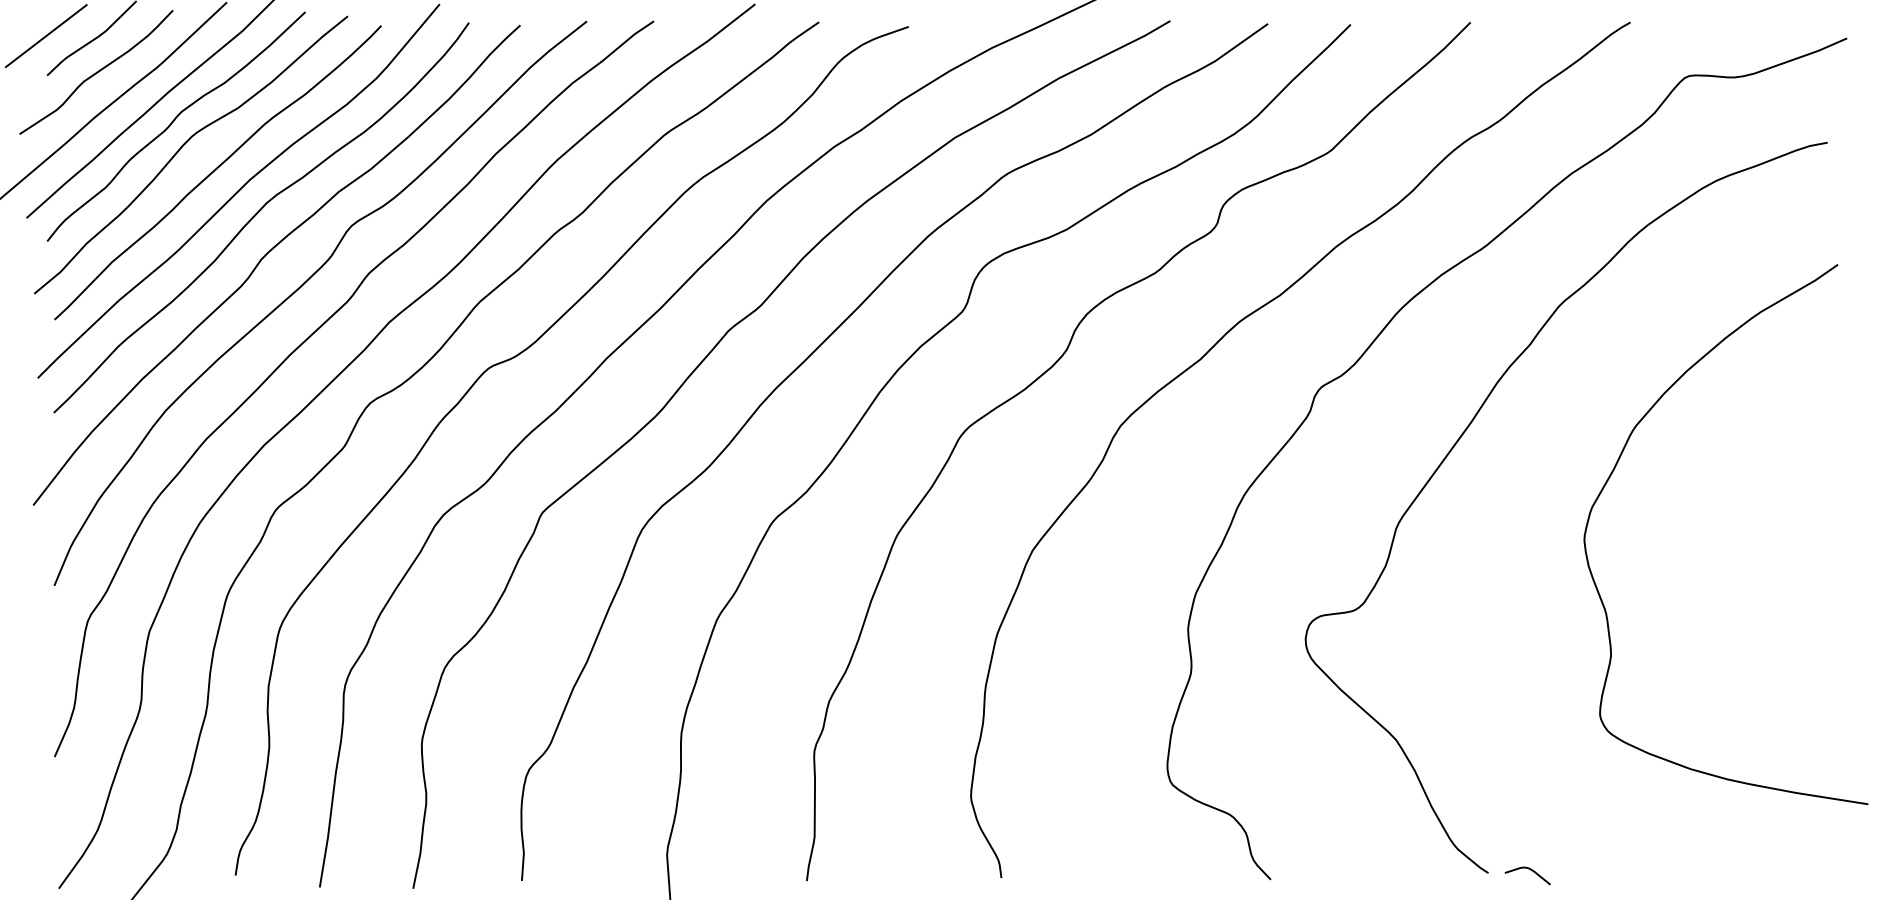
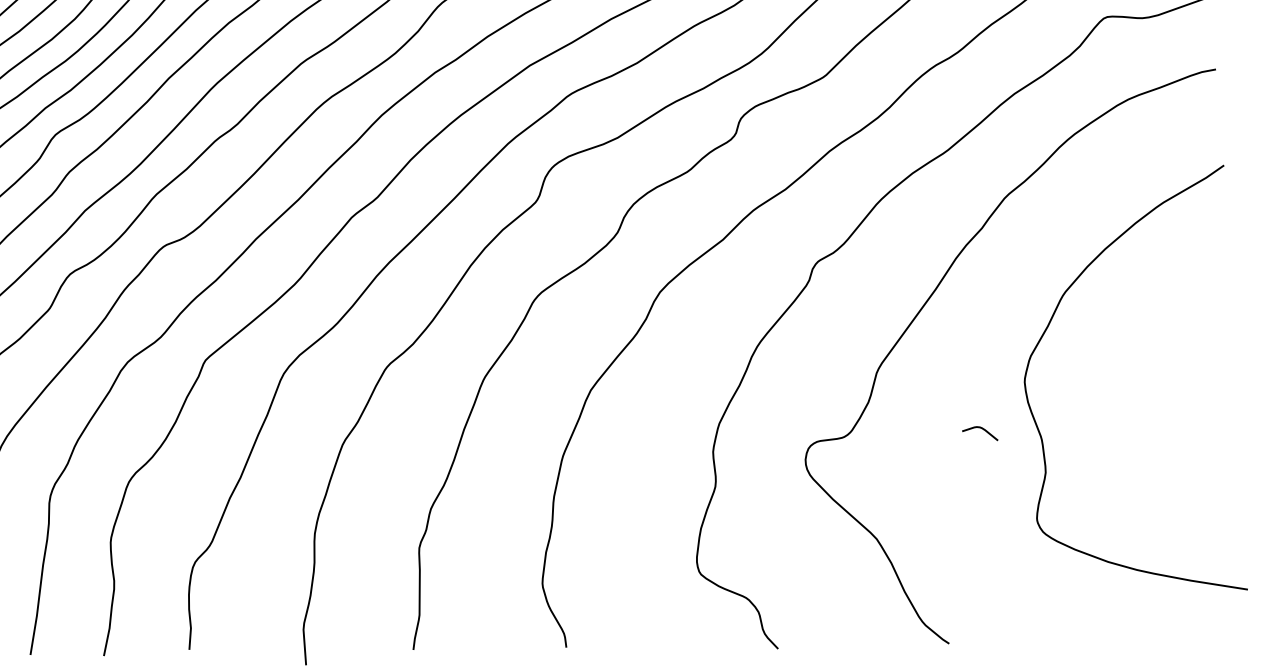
curve: (1530, 870) -> (982, 429), moved

